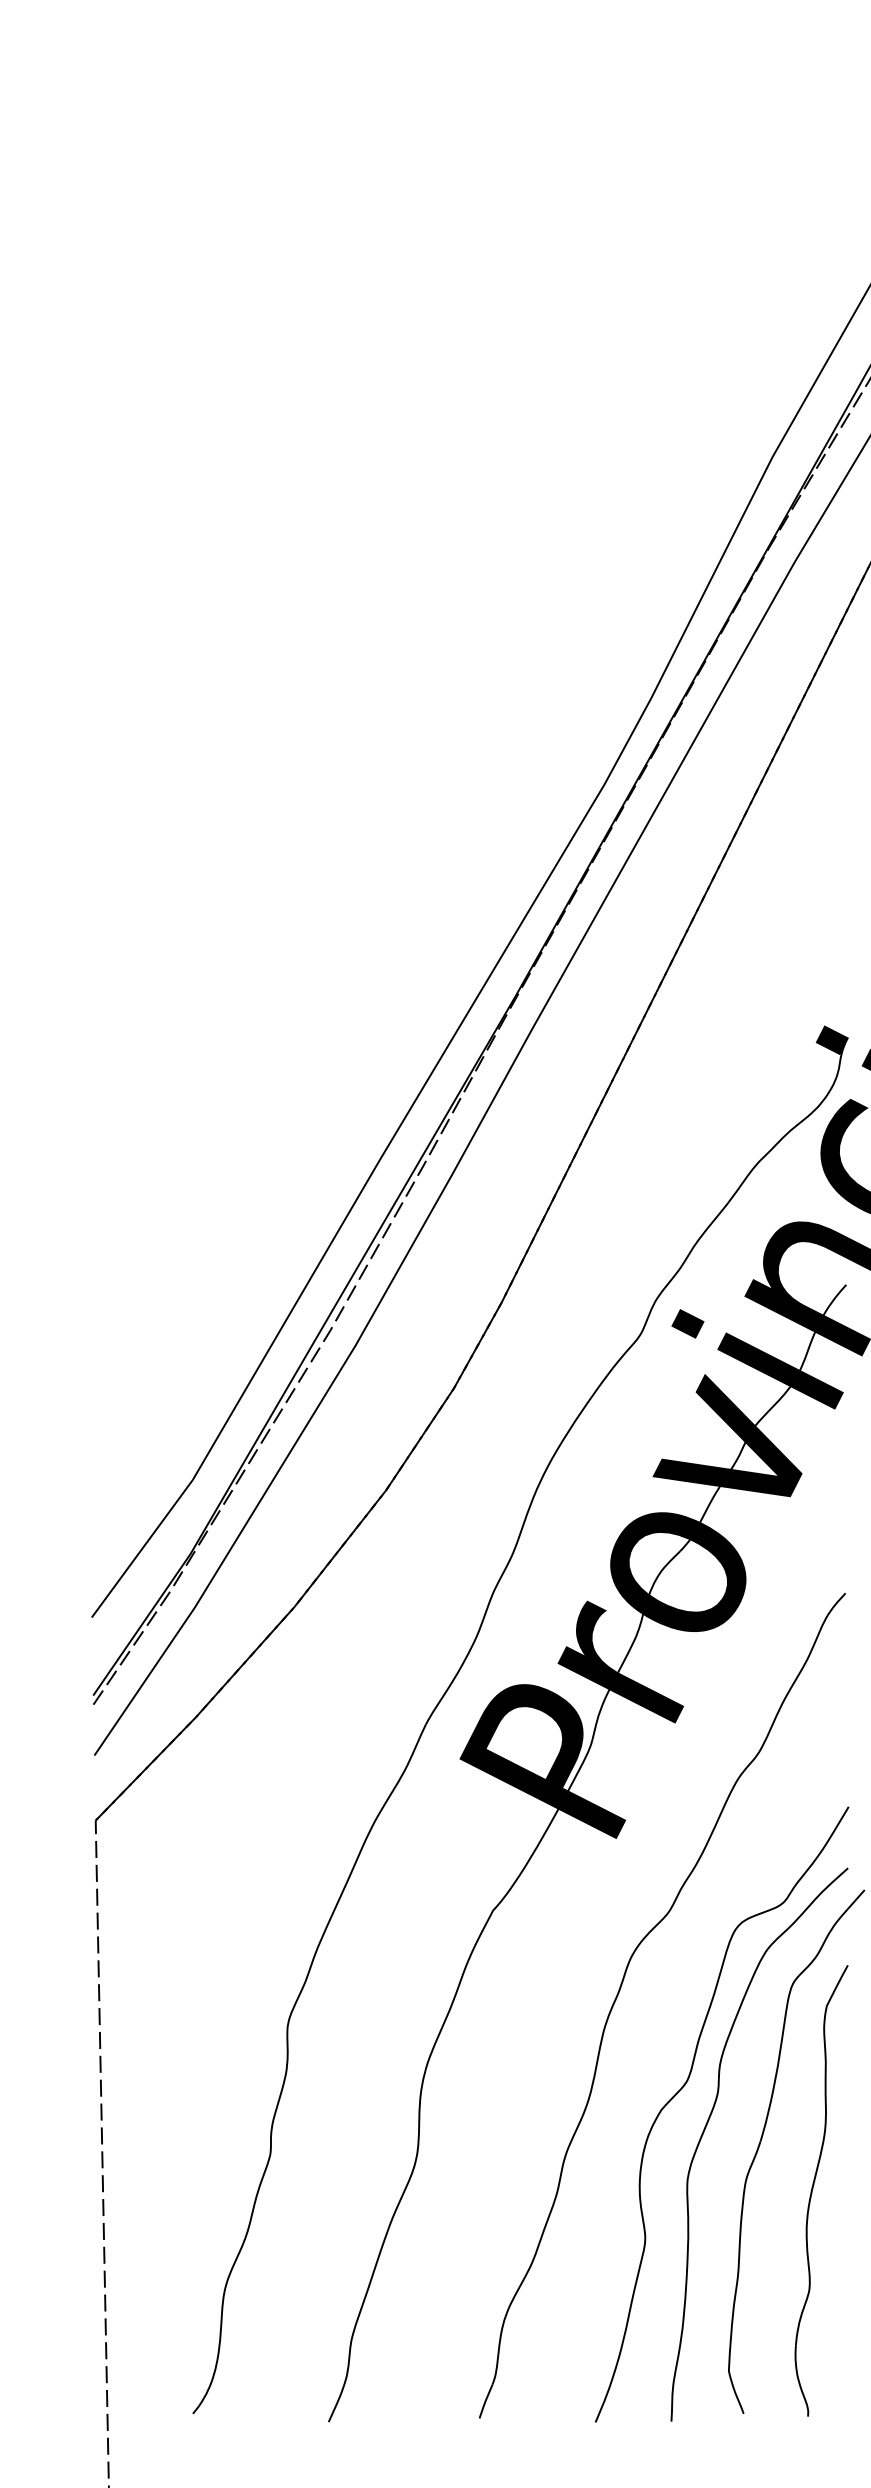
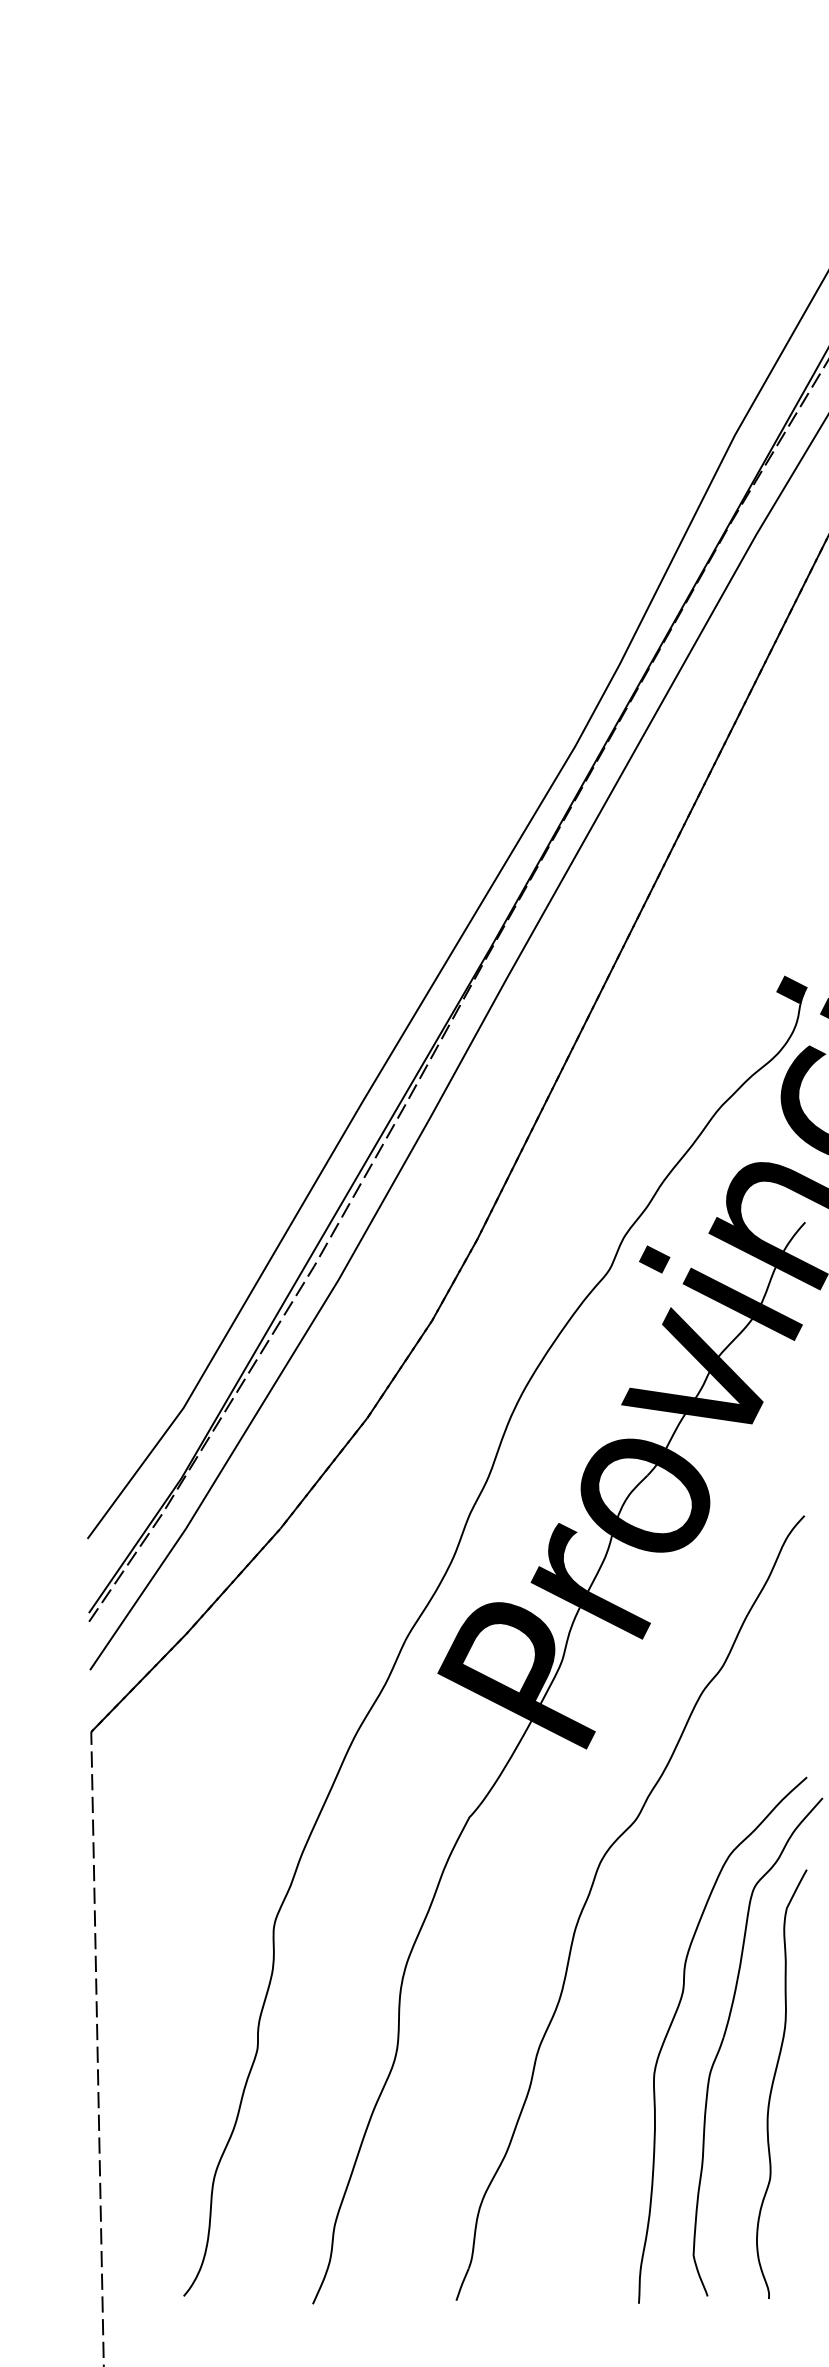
curve: (685, 2085) -> (652, 1984), removed

